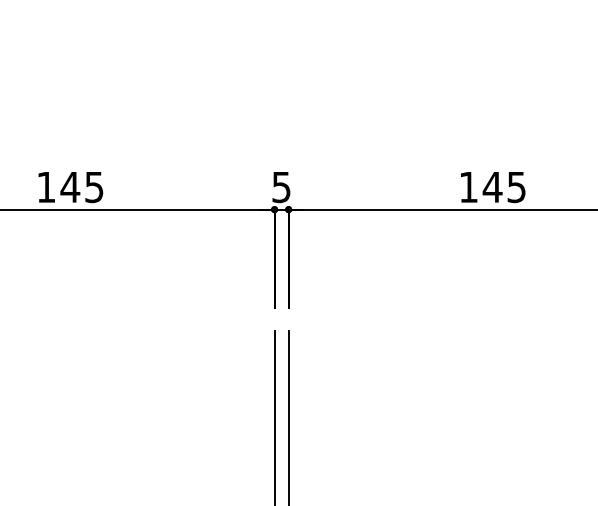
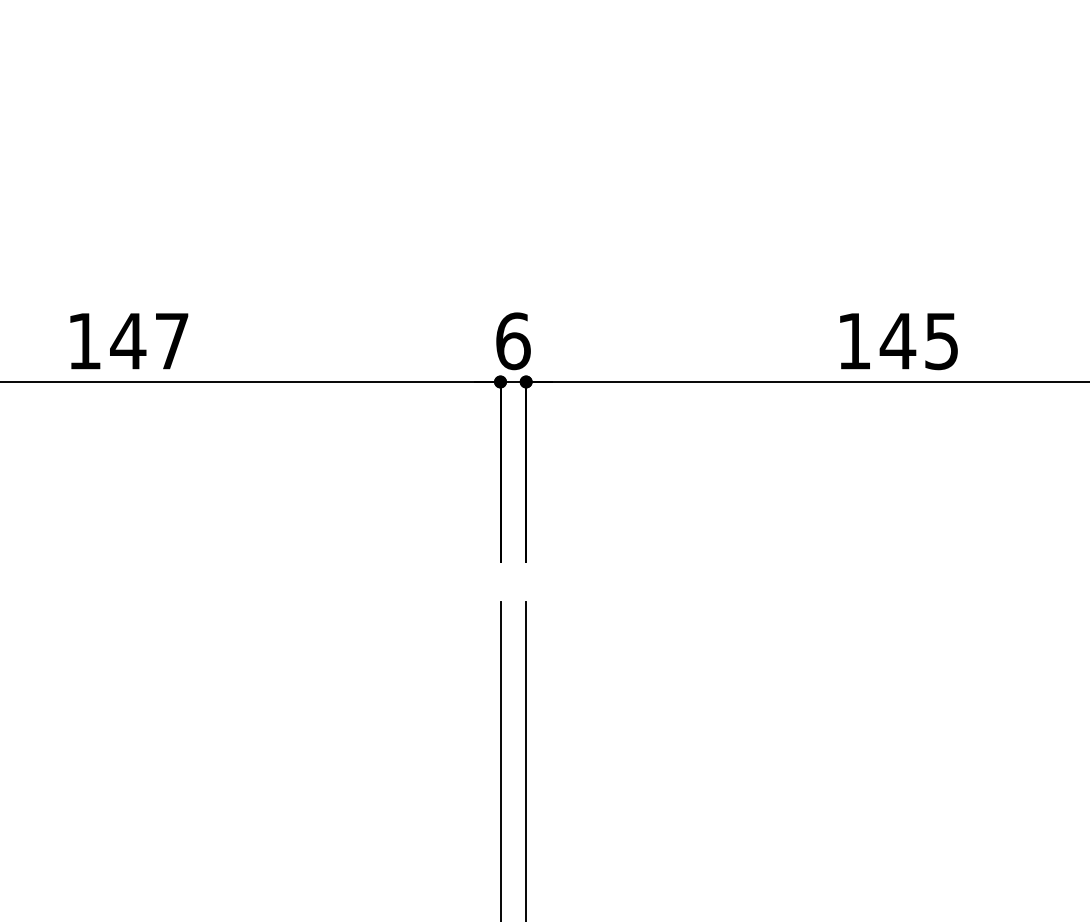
text: (94, 187) -> (172, 341), 145 -> 147
text: (281, 187) -> (513, 341), 5 -> 6

